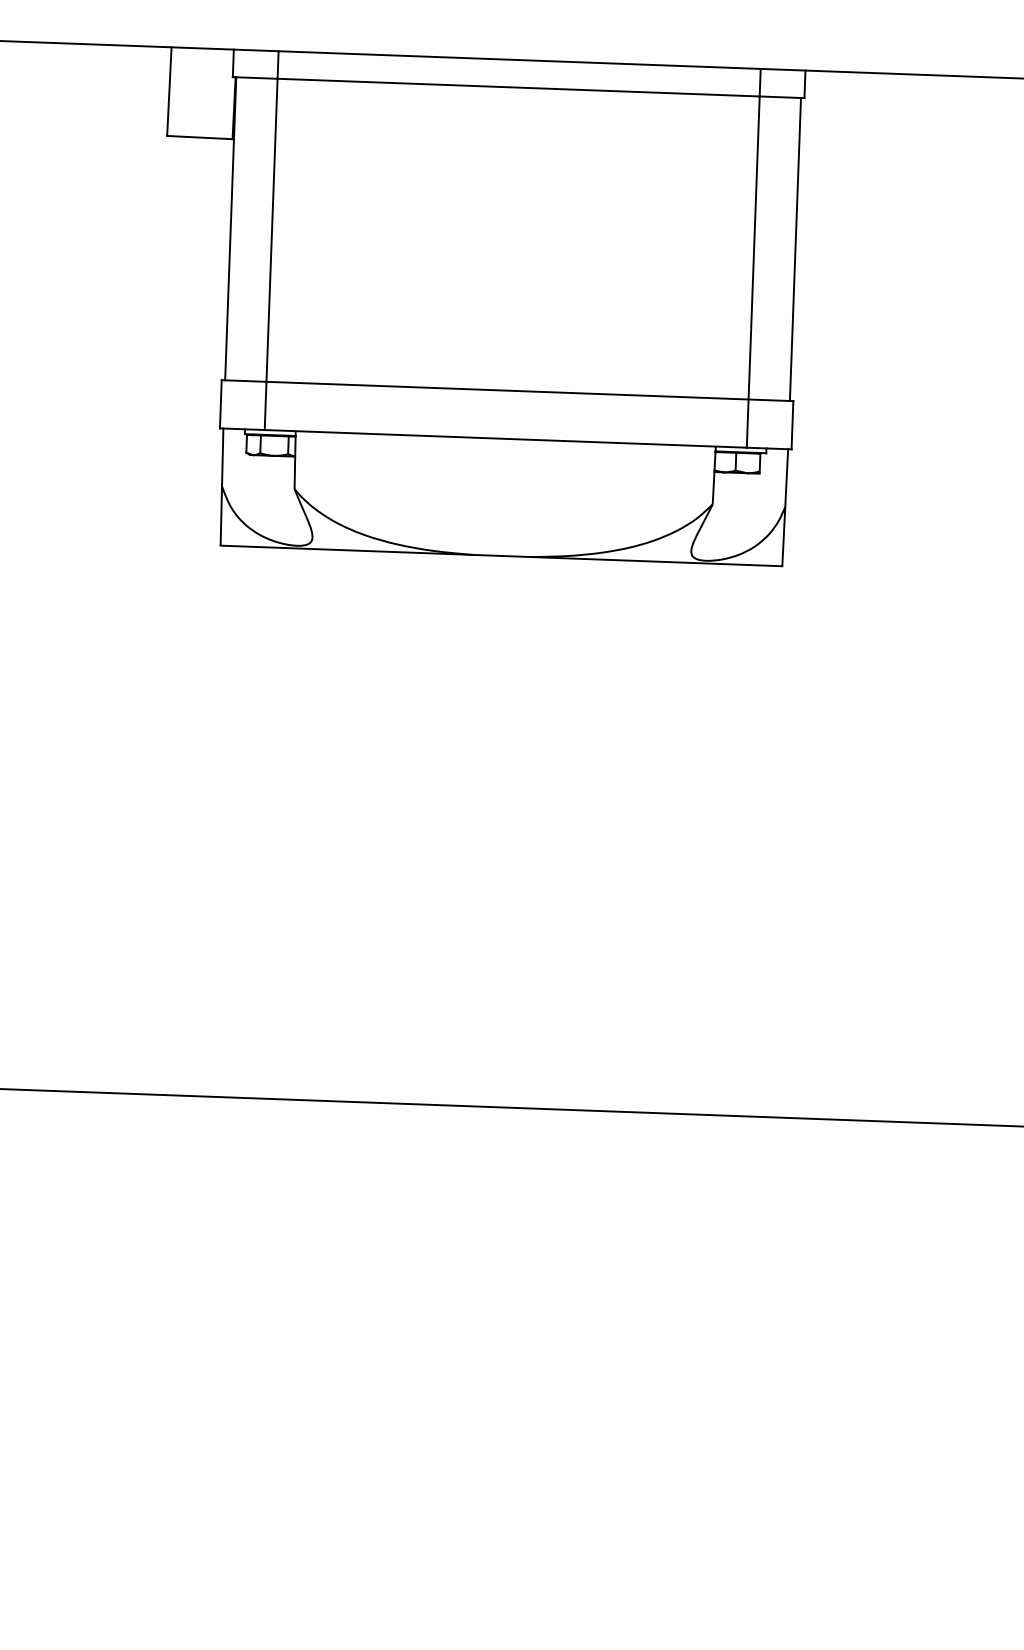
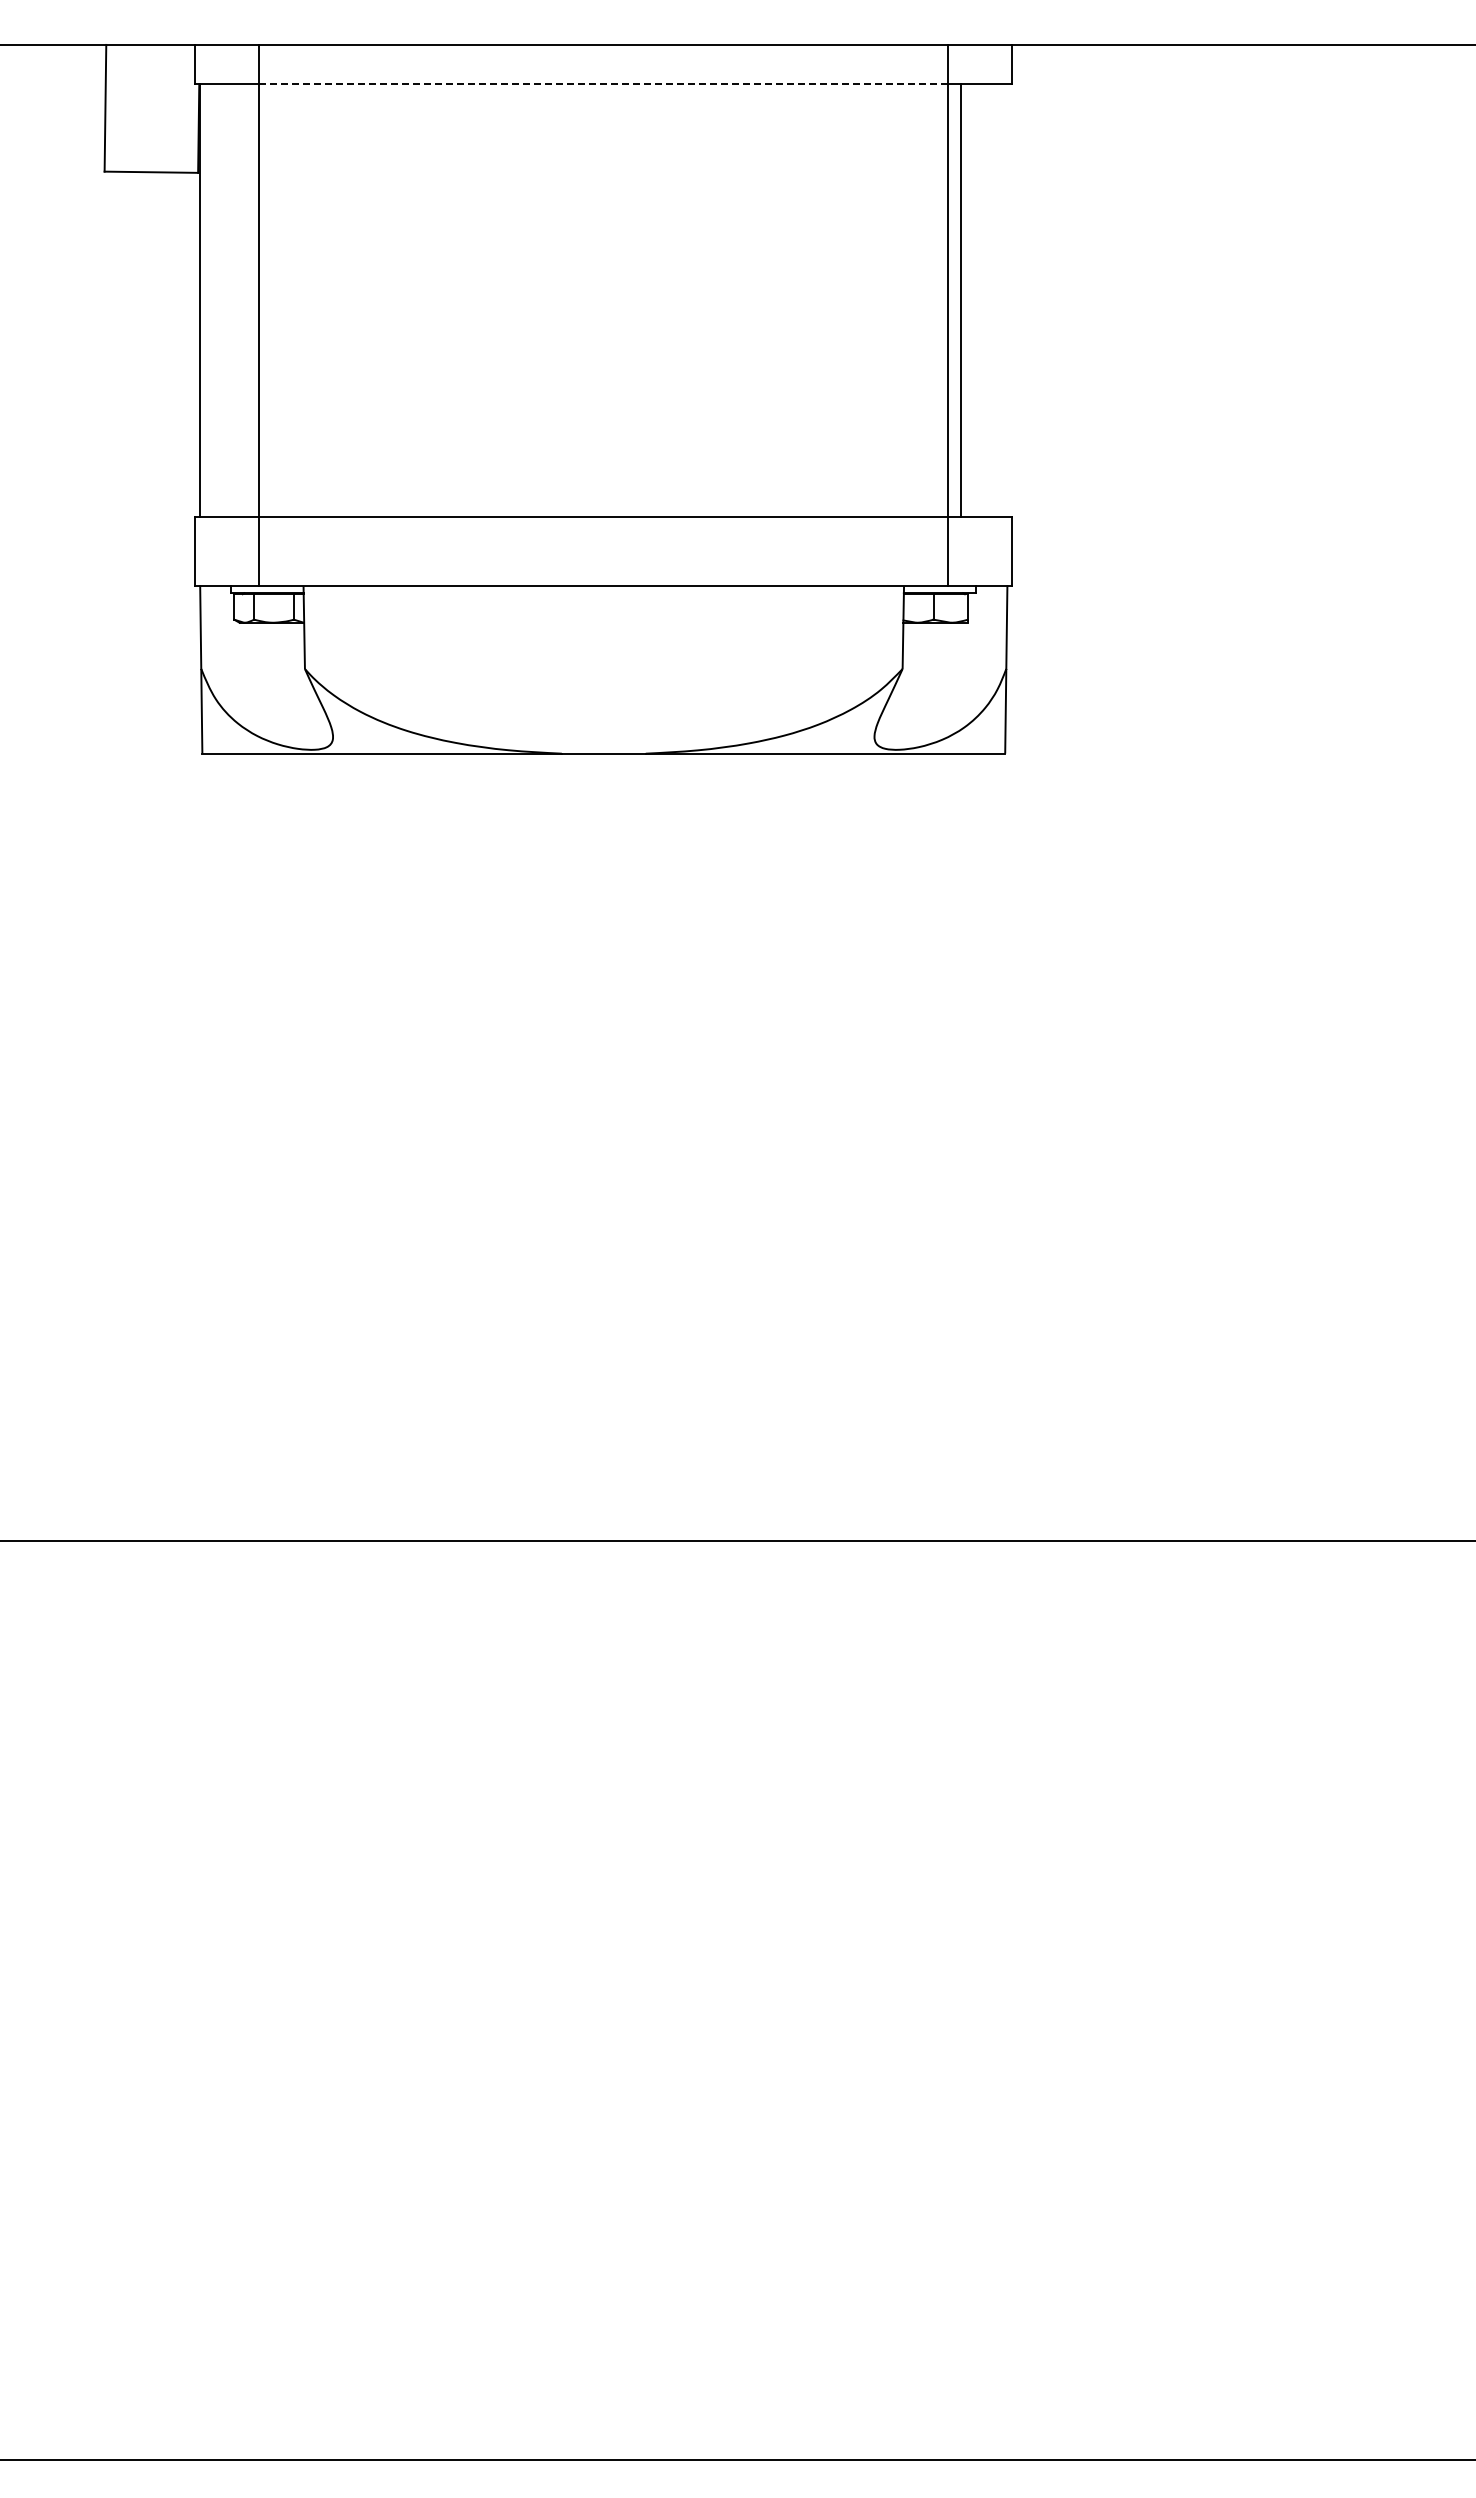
line: (518, 87) -> (603, 84), solid -> dashed
line: (795, 249) -> (961, 300), moved

